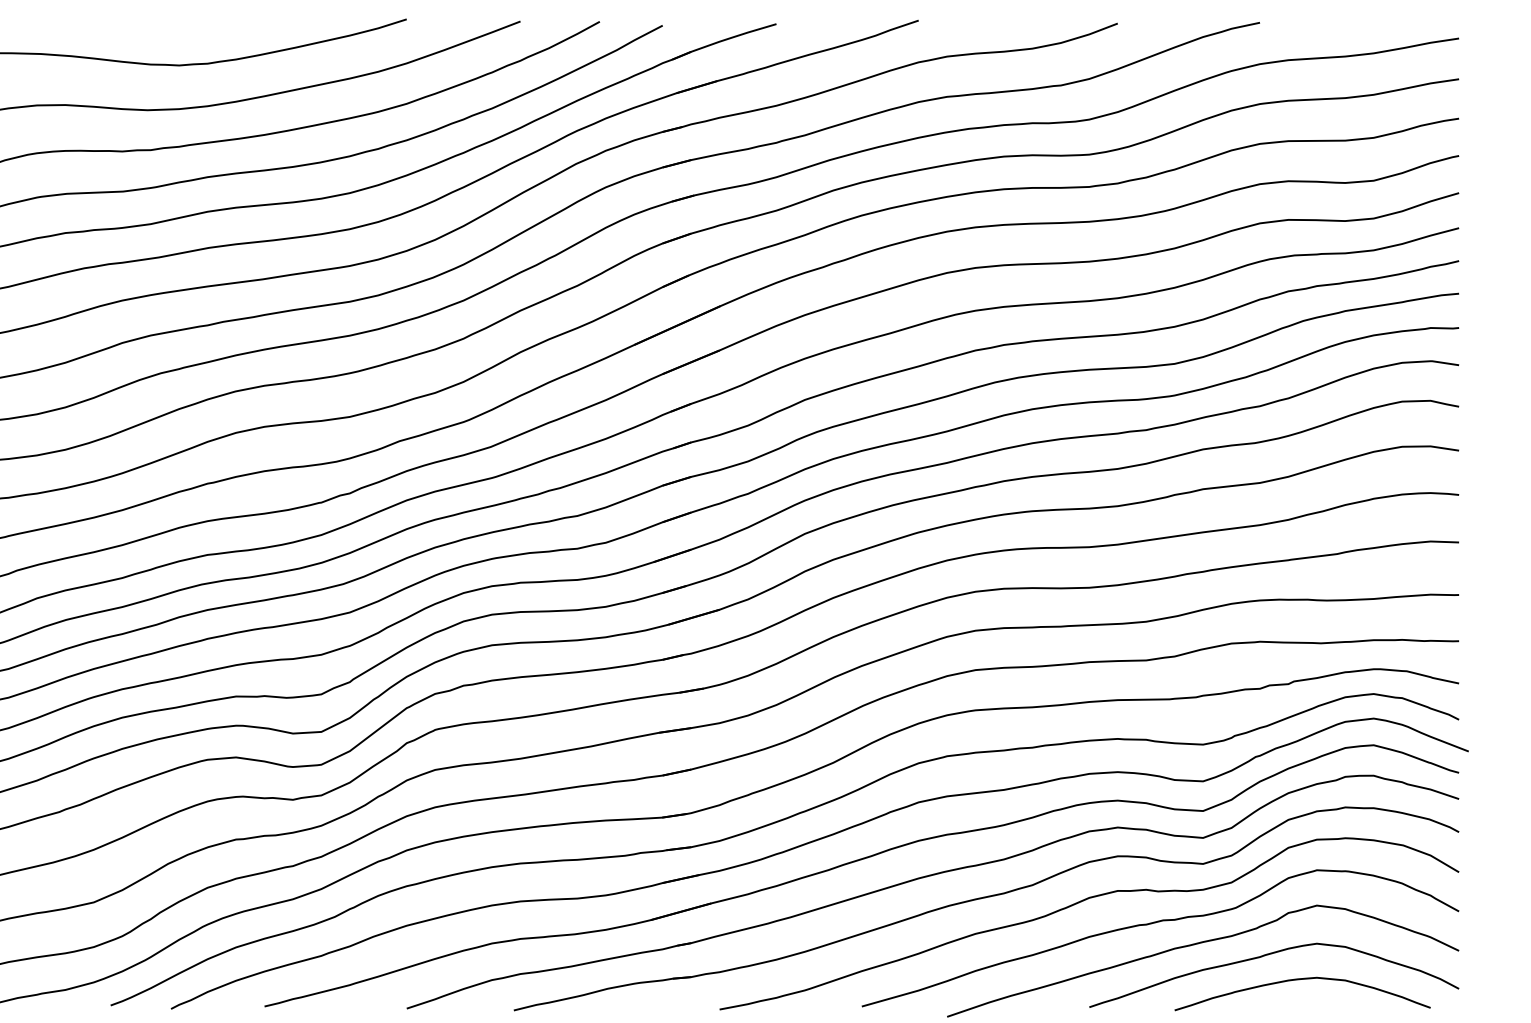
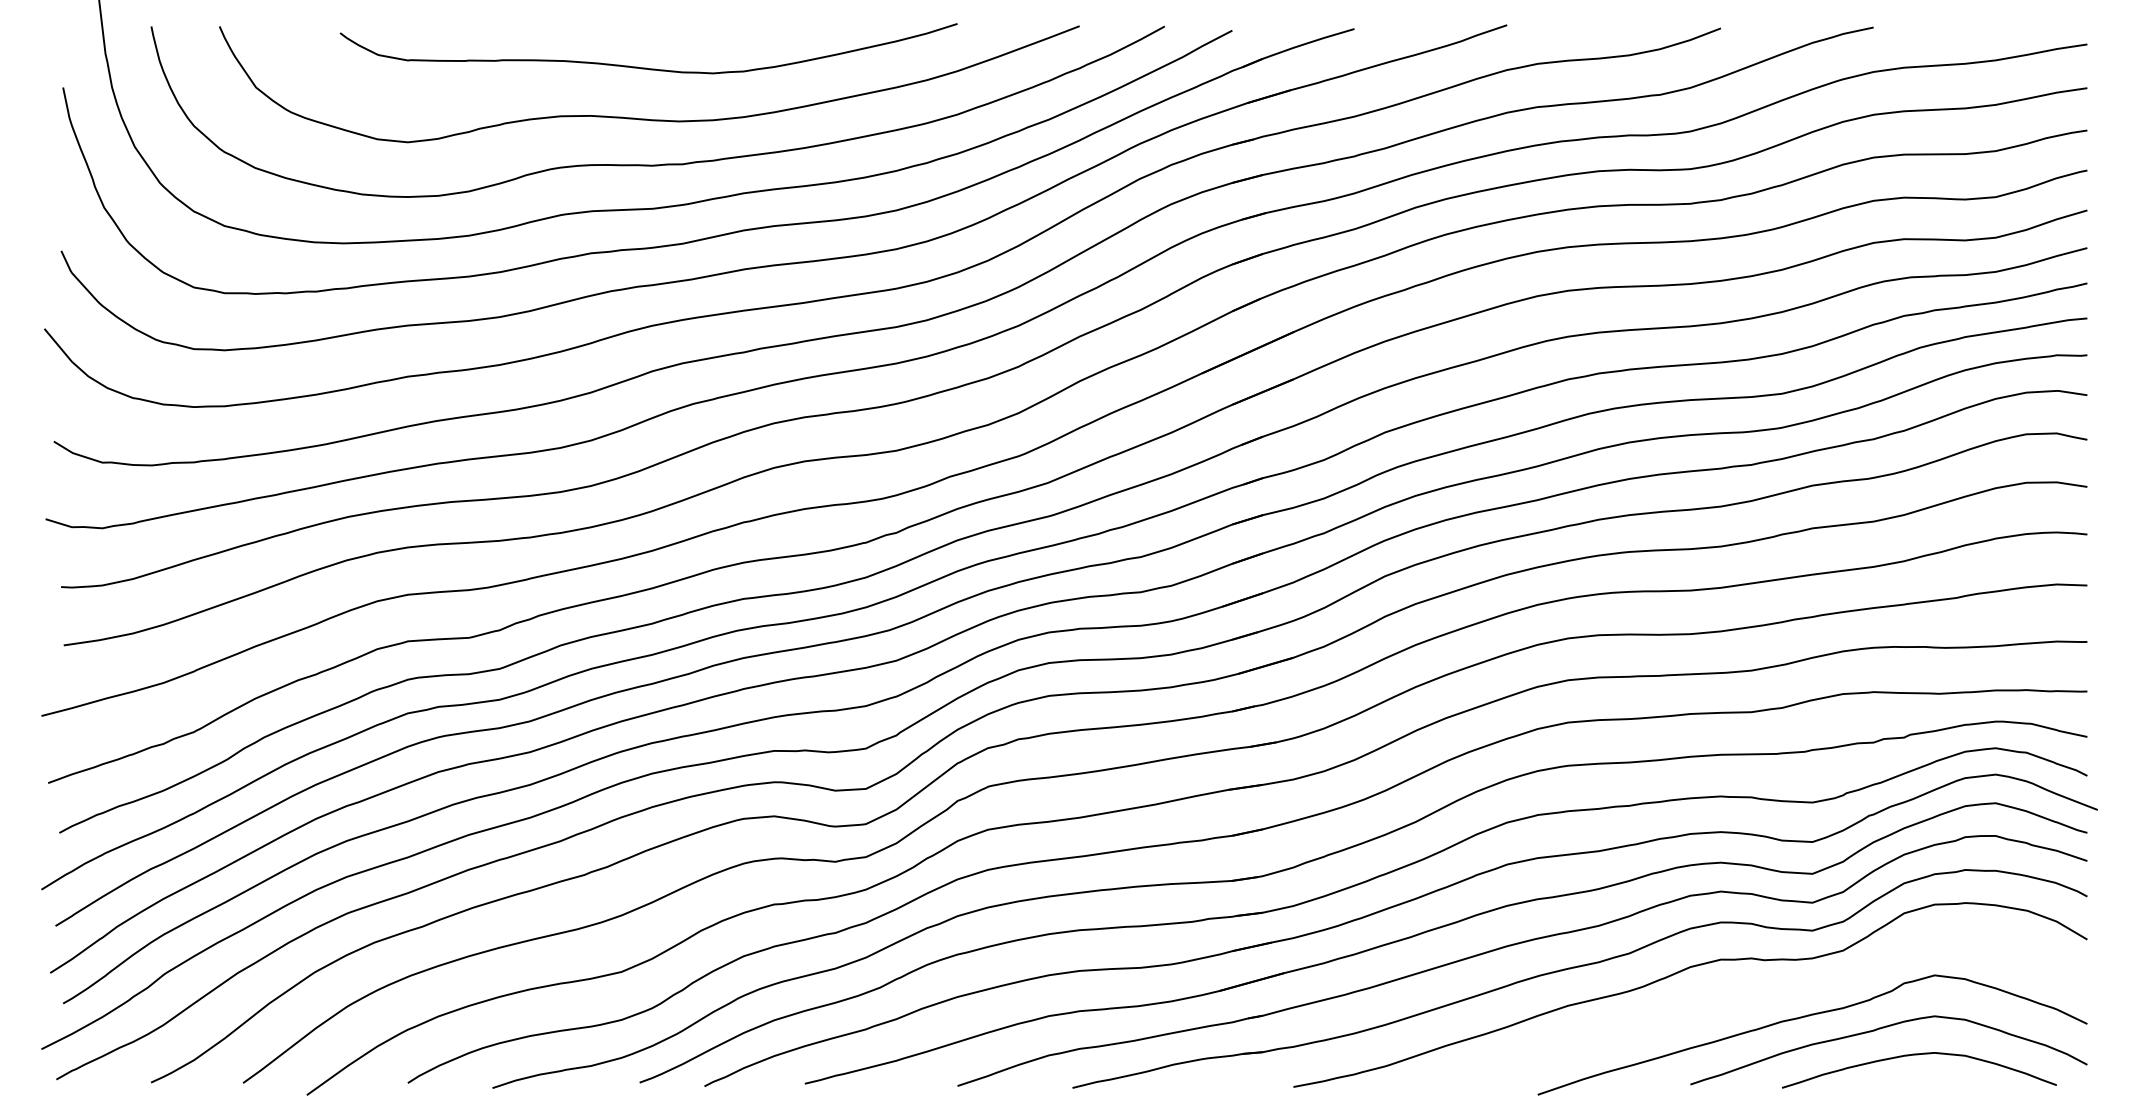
curve: (1155, 923) -> (1761, 994), removed

